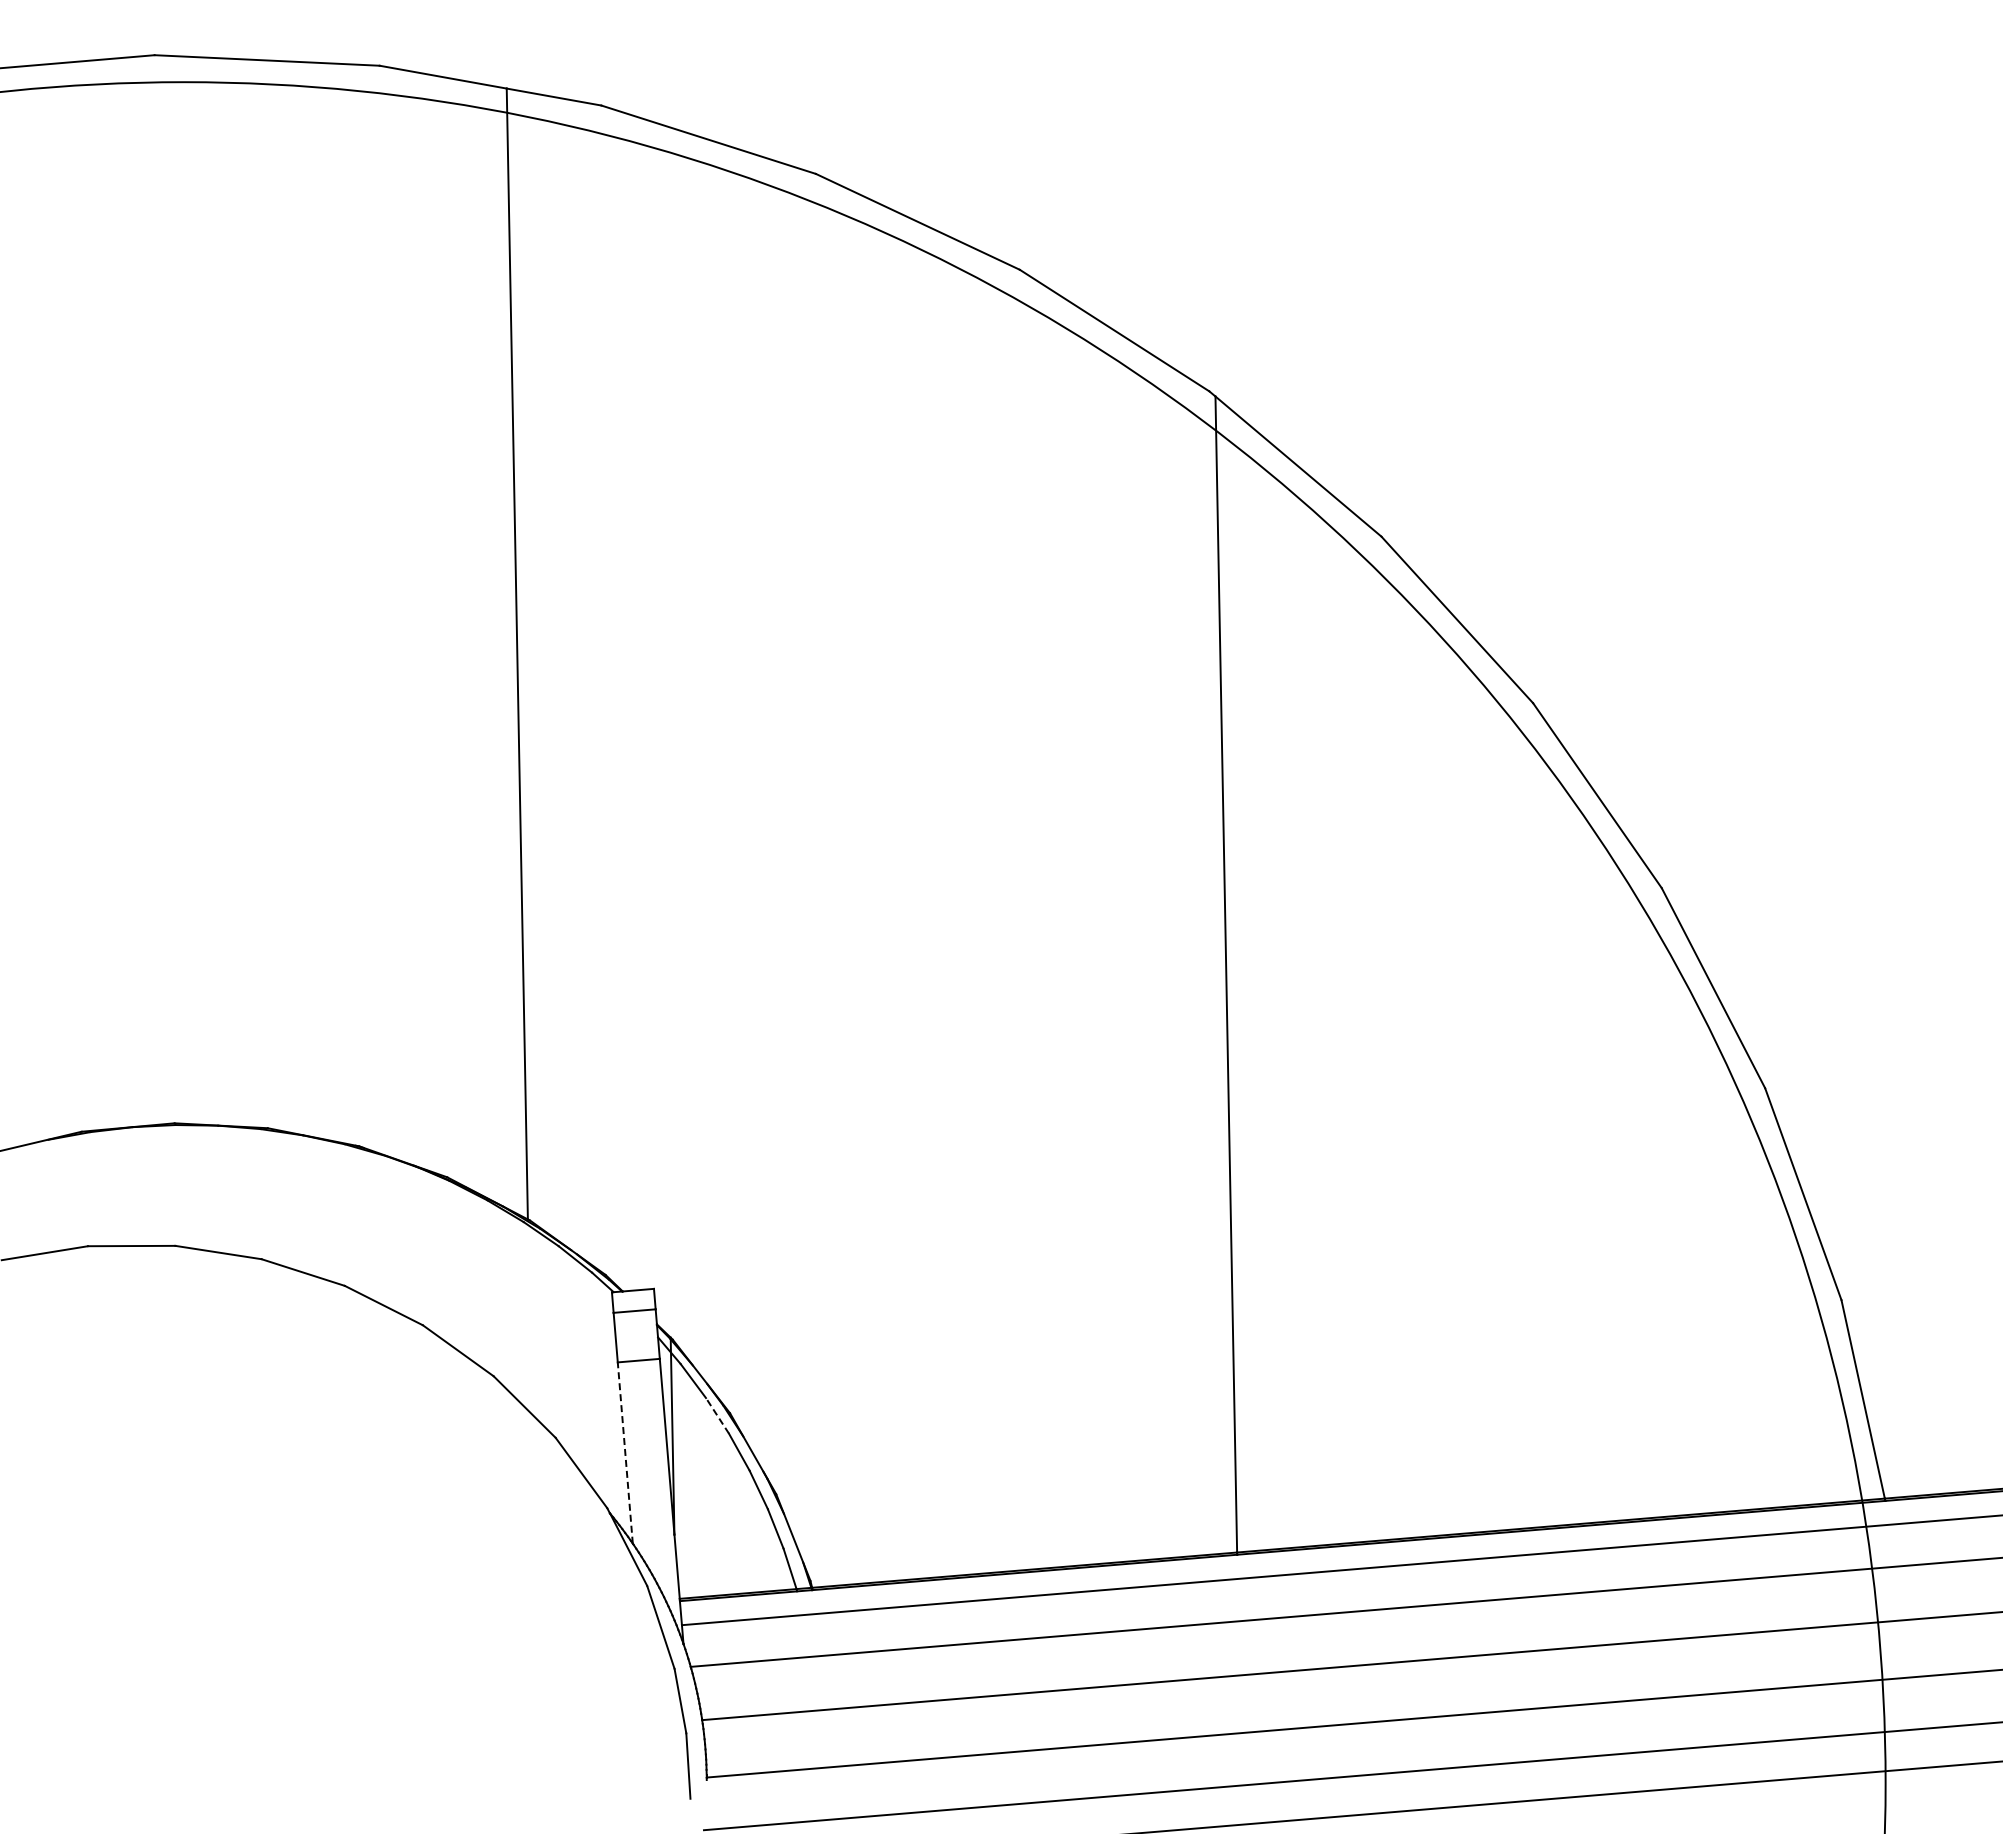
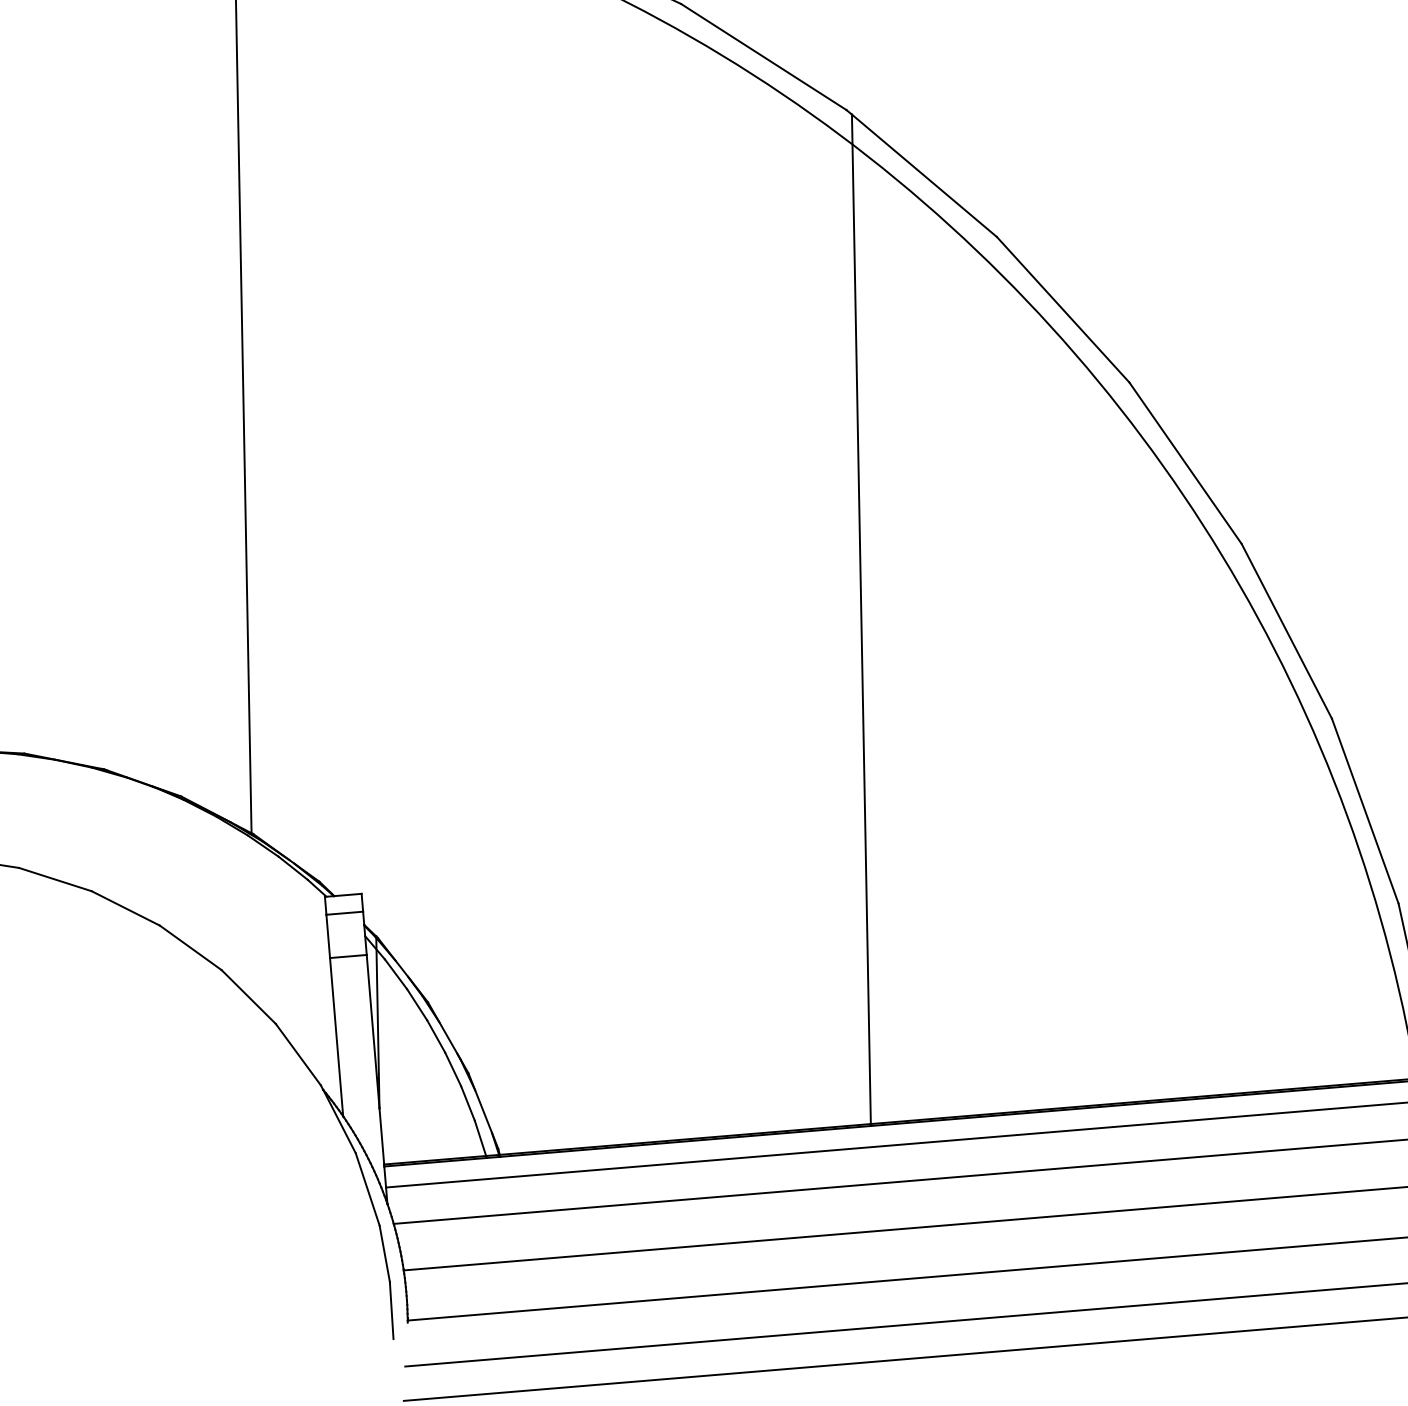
line: (717, 1415) -> (417, 1004), dashed -> solid
line: (625, 1453) -> (336, 1037), dashed -> solid

